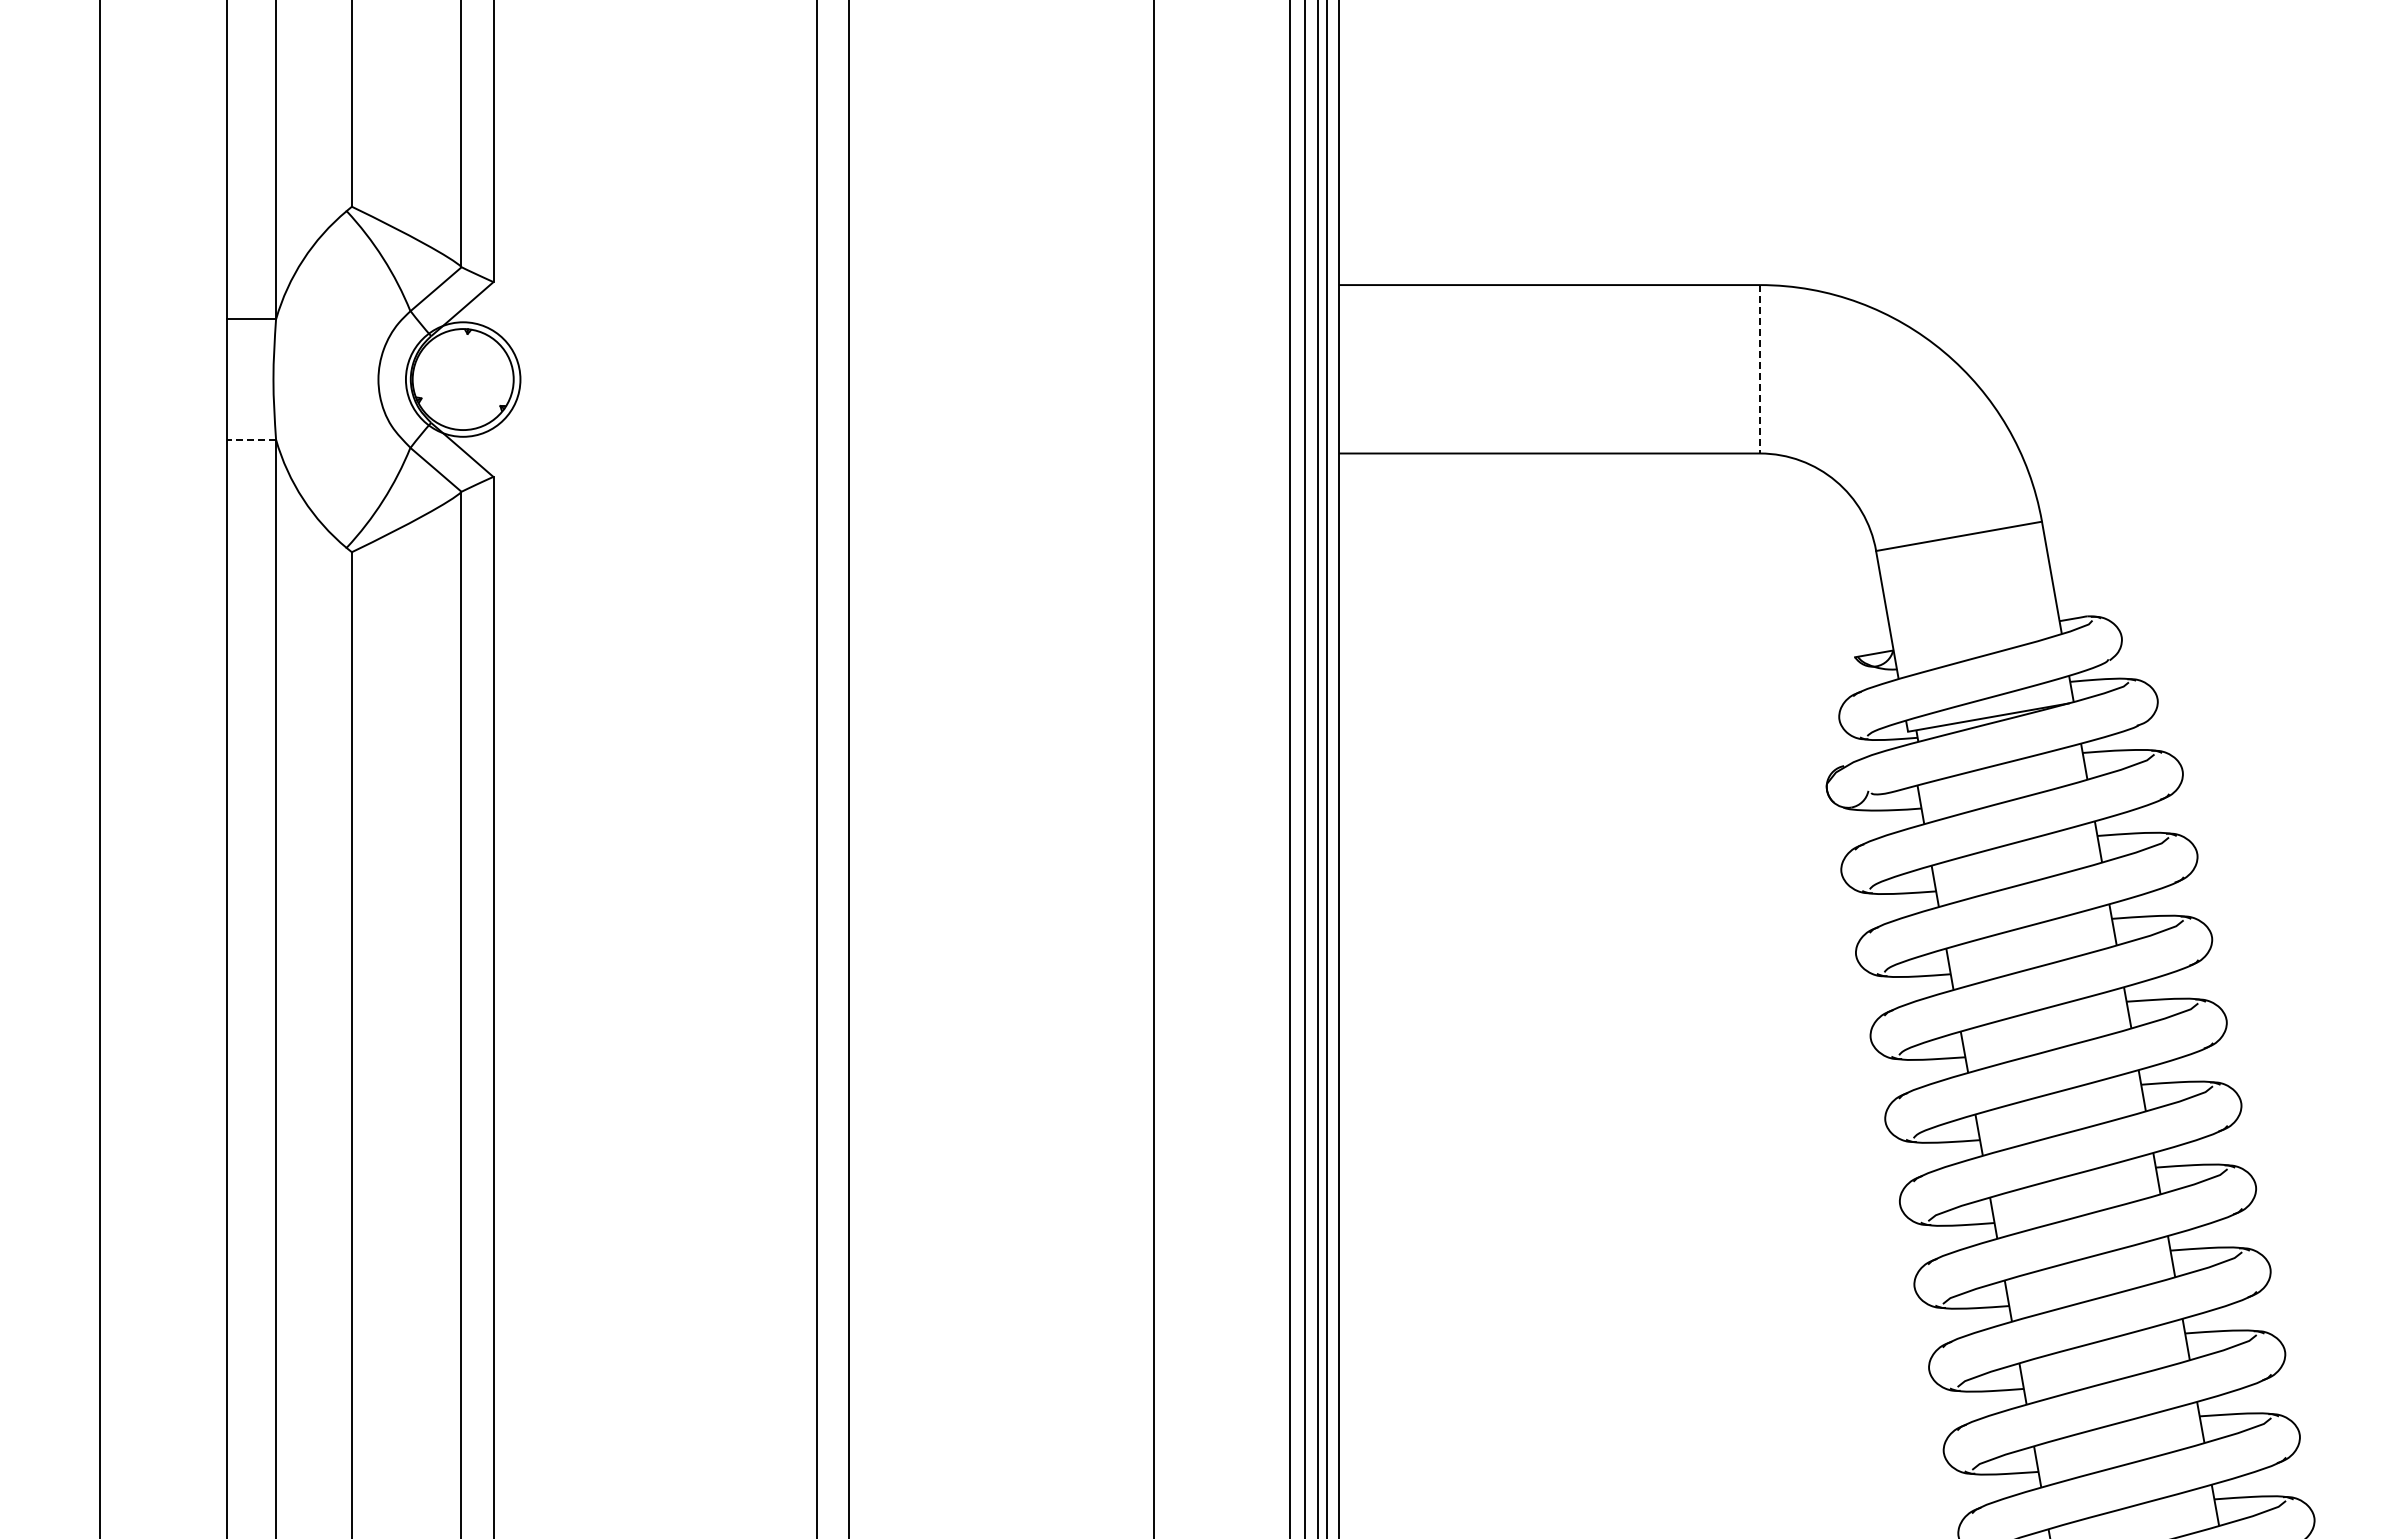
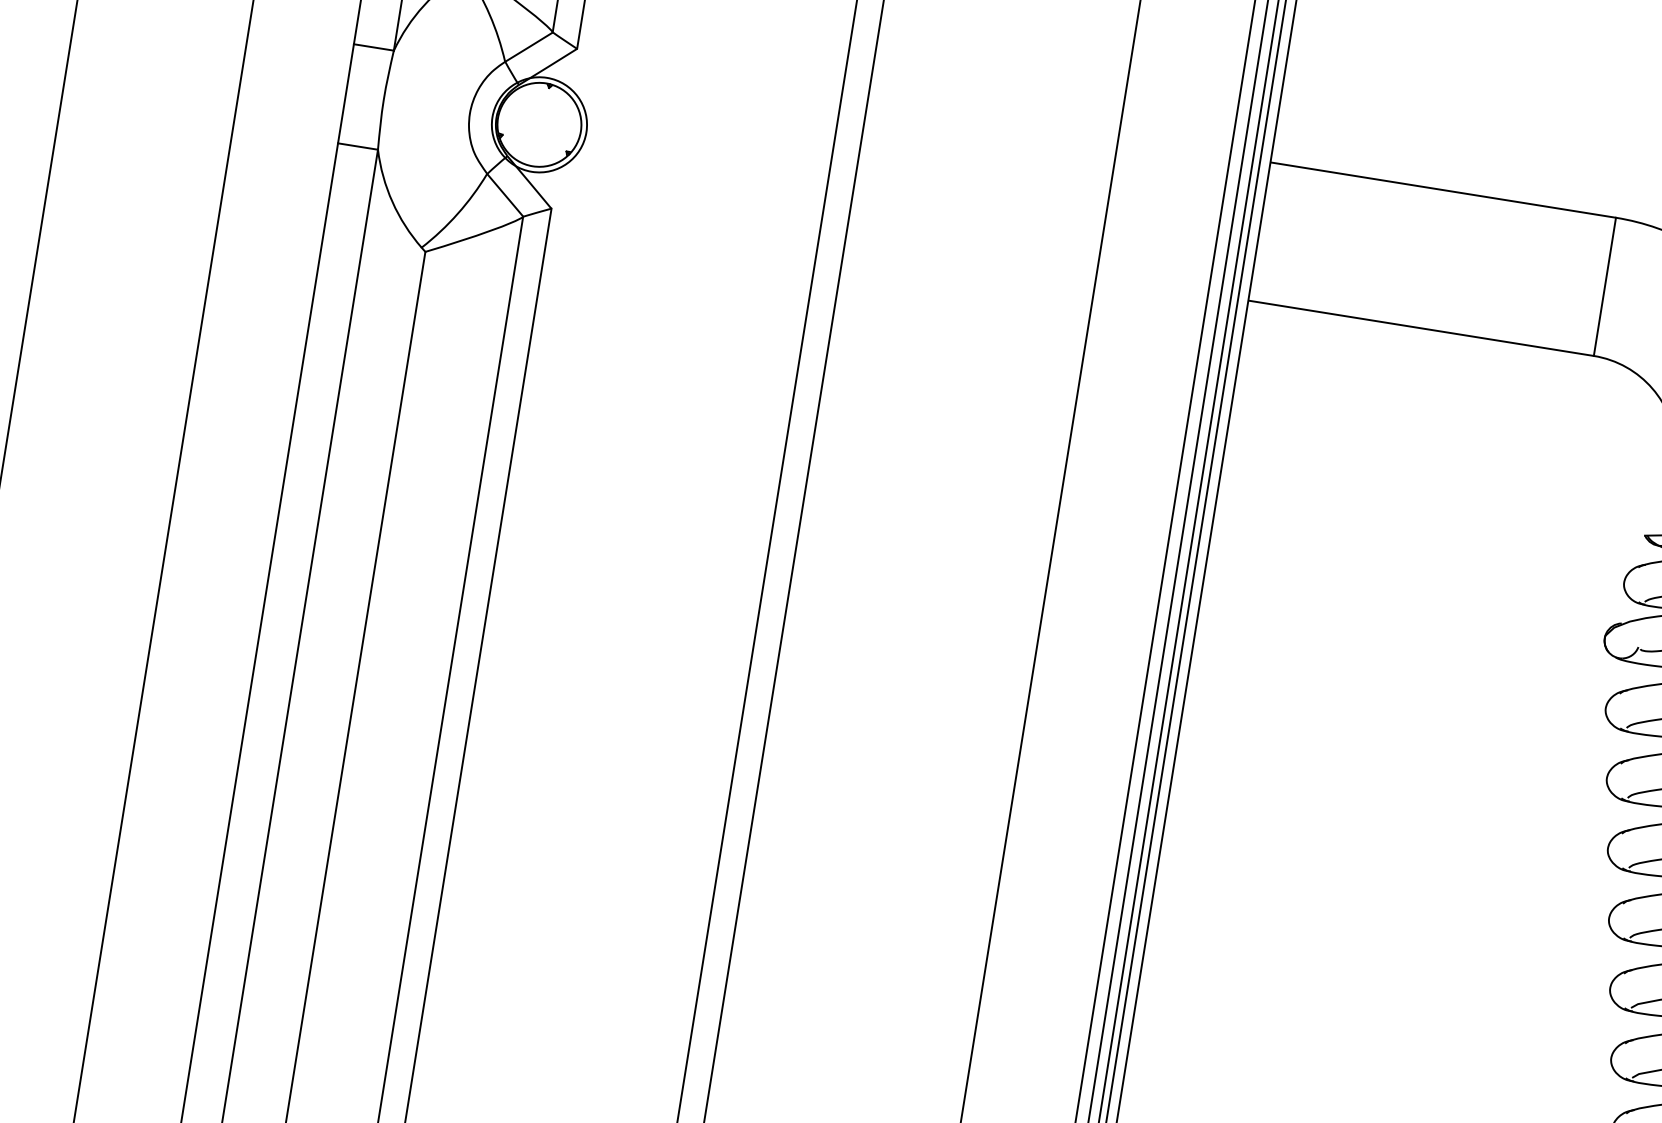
line: (1760, 369) -> (1605, 287), dashed -> solid
line: (251, 439) -> (357, 146), dashed -> solid

